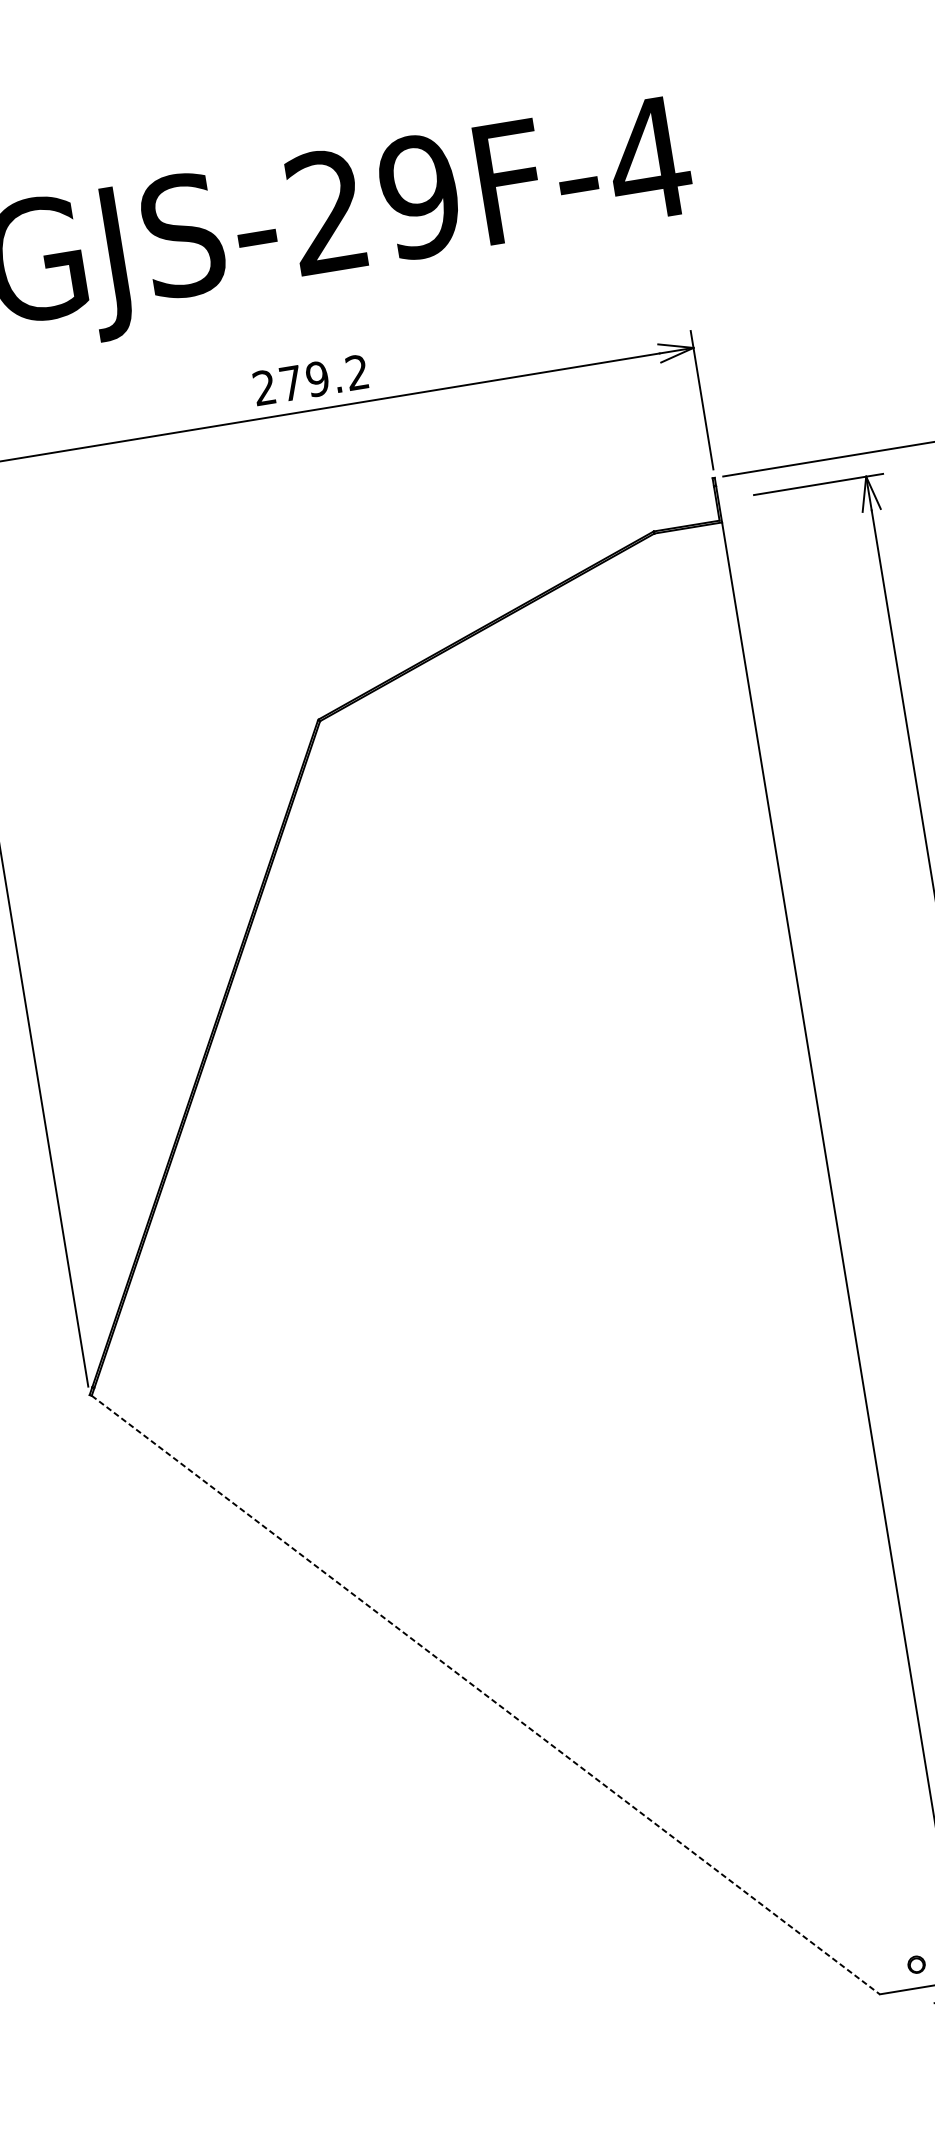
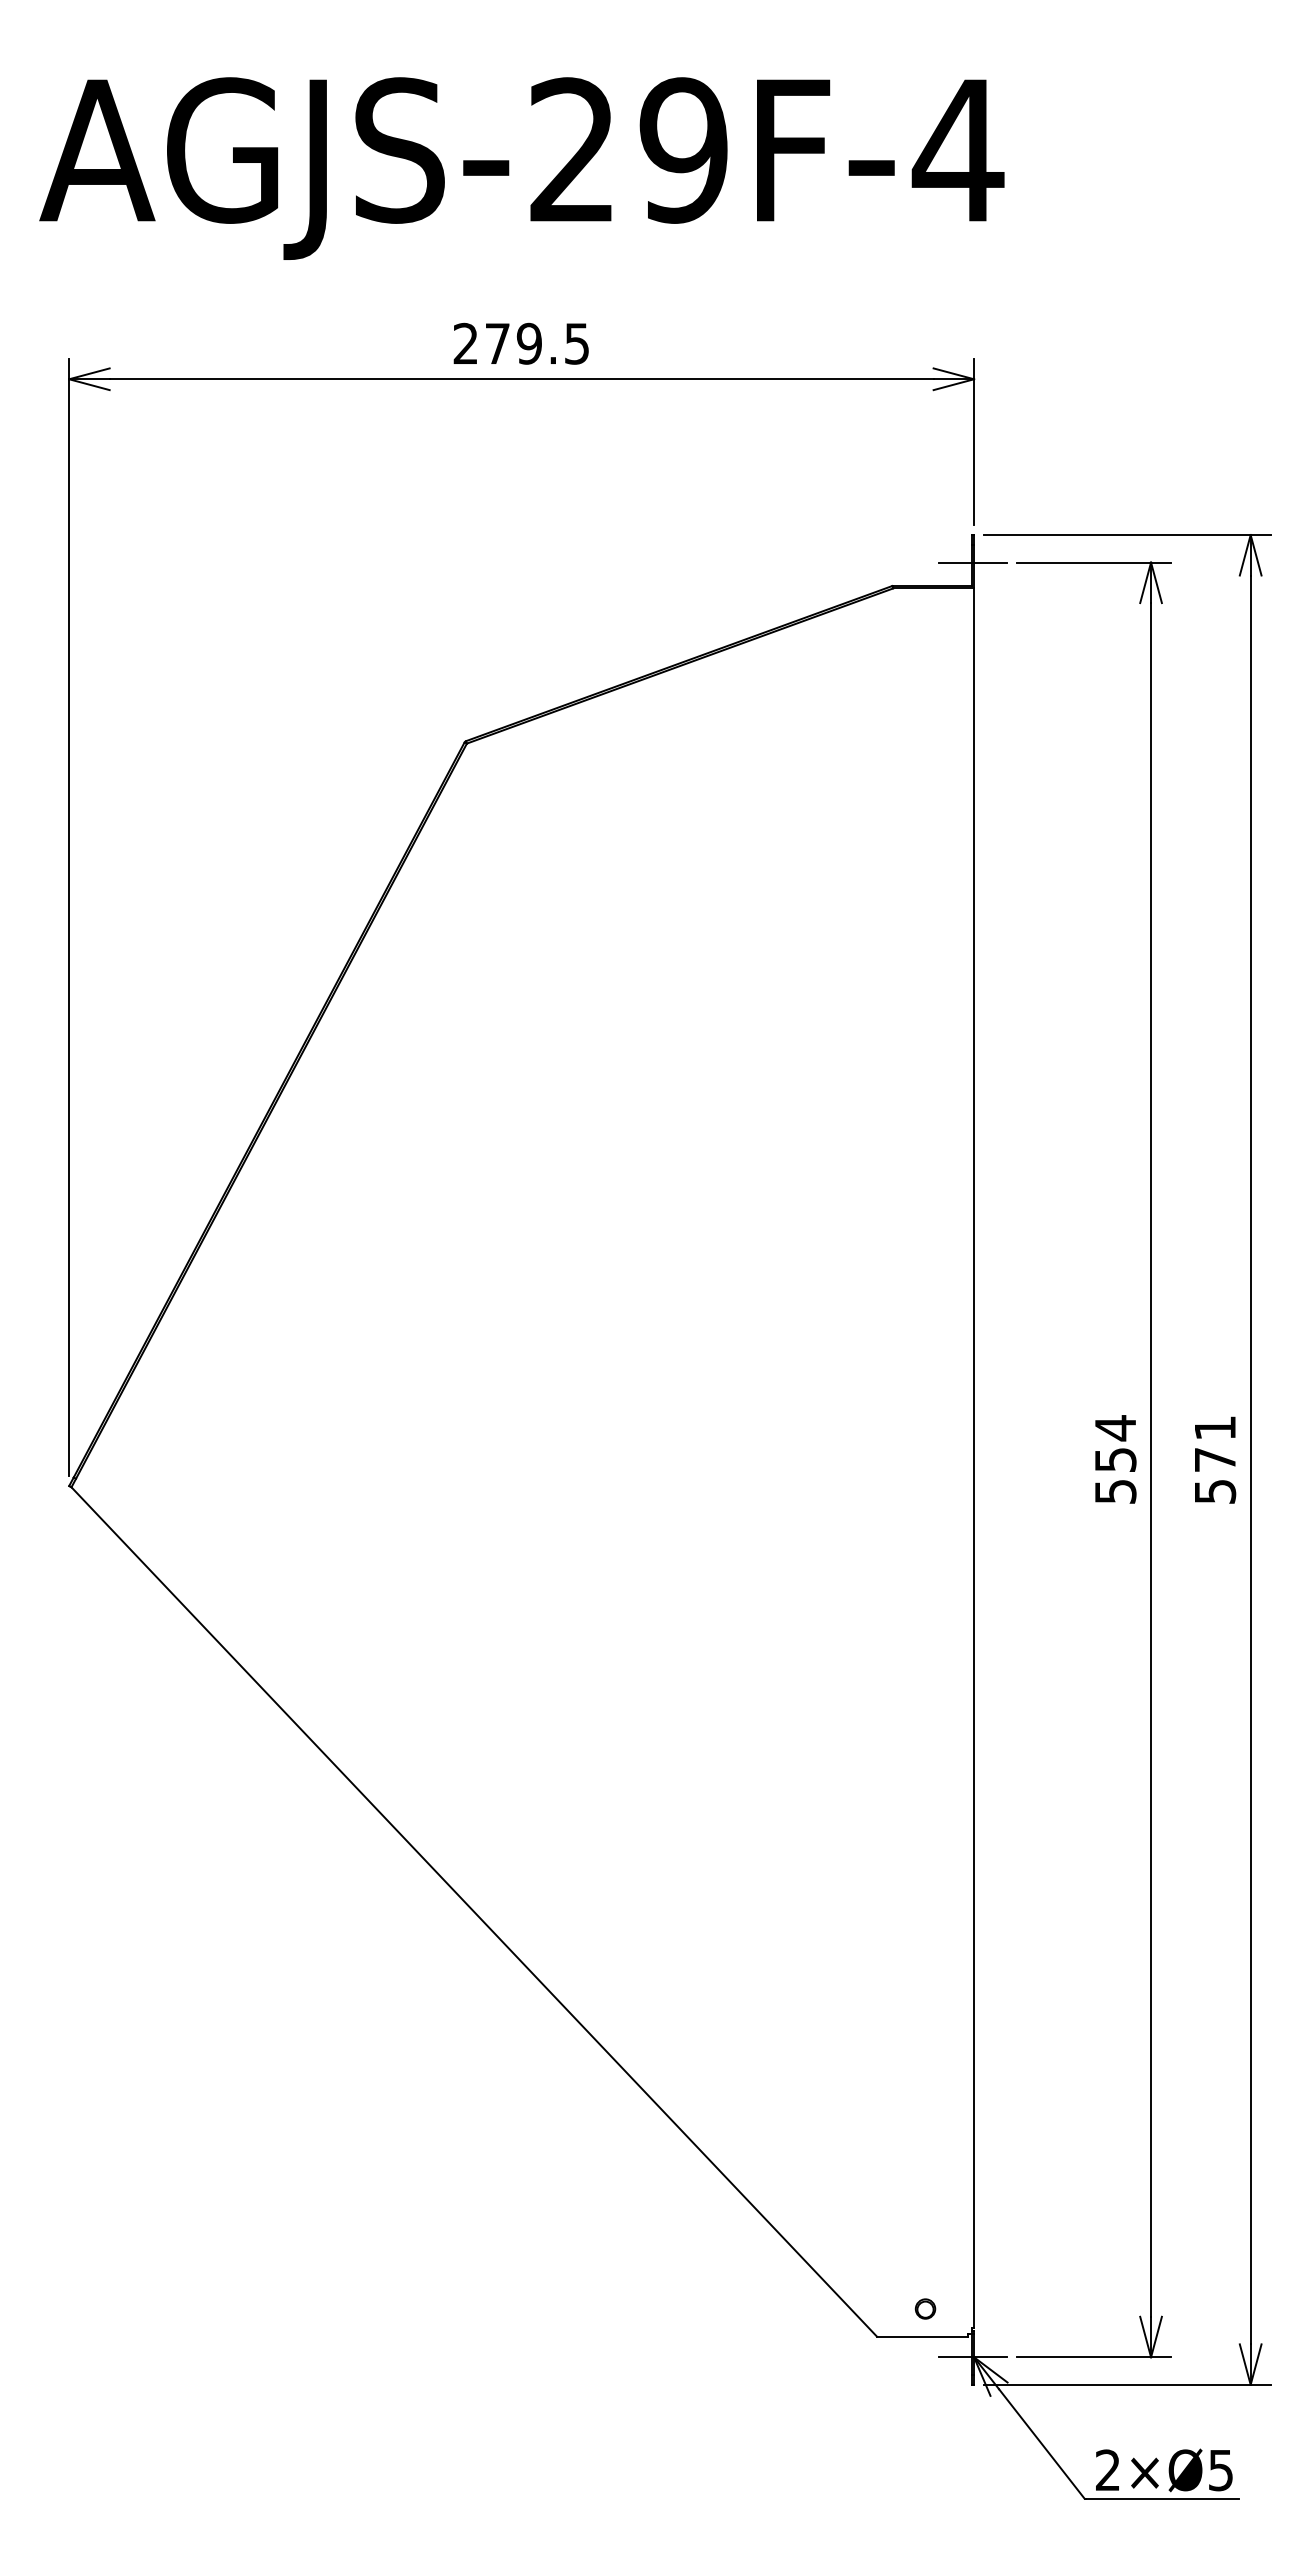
text: (356, 372) -> (576, 343), 279.2 -> 279.5
line: (717, 501) -> (972, 562), added
line: (486, 1695) -> (474, 1912), dashed -> solid

